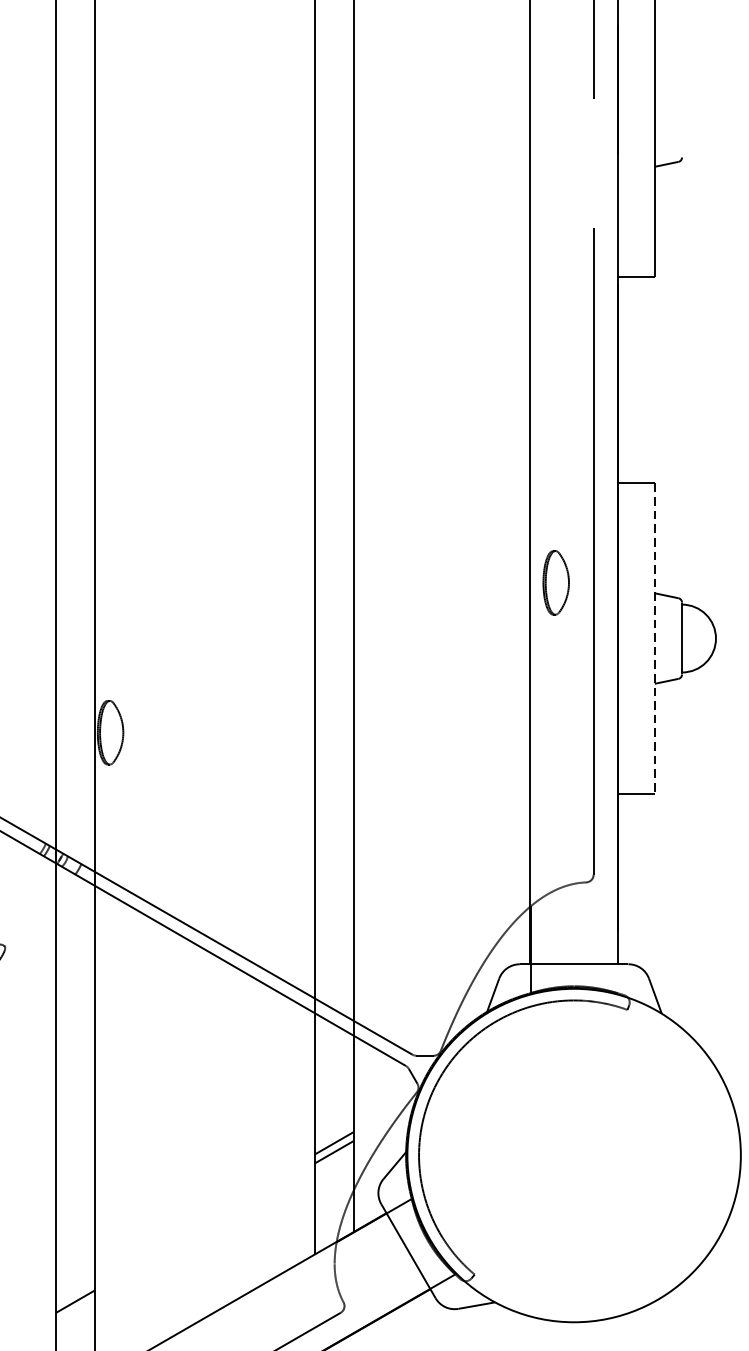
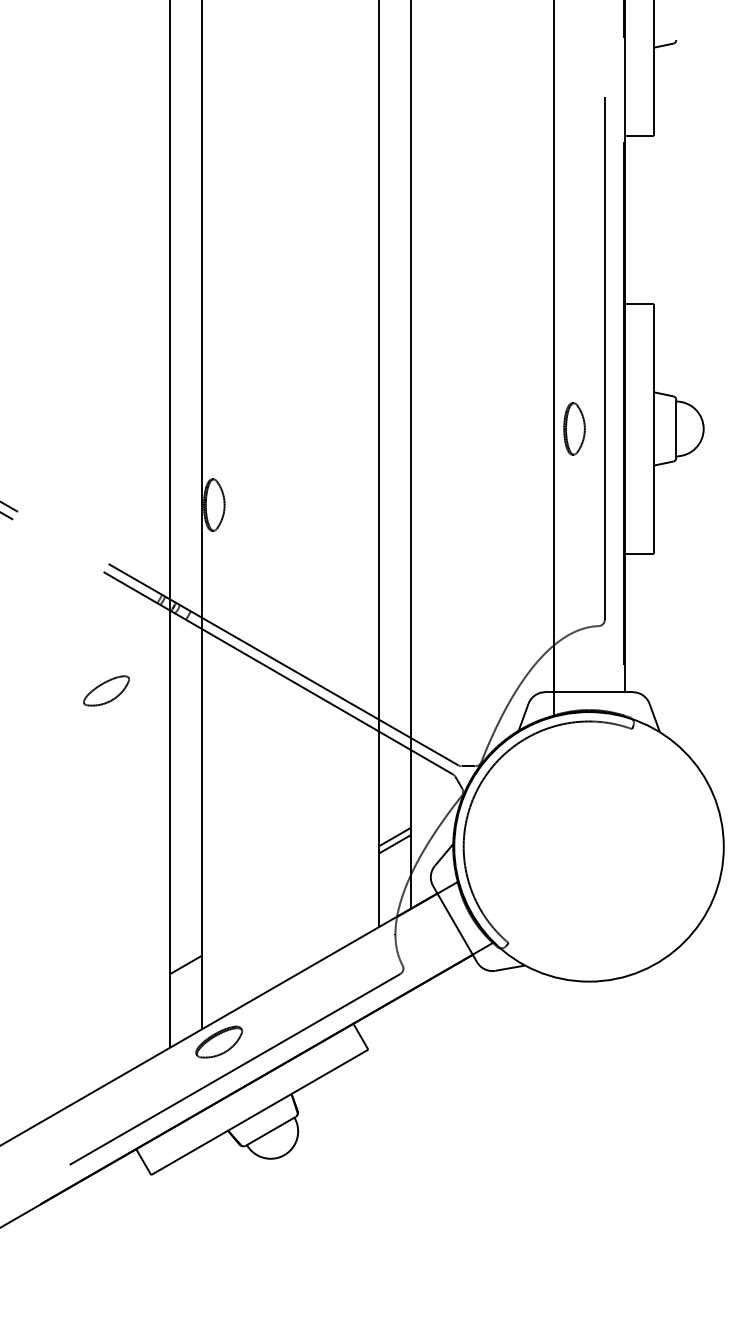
part: (556, 582) -> (574, 428), moved
line: (655, 639) -> (654, 429), dashed -> solid

